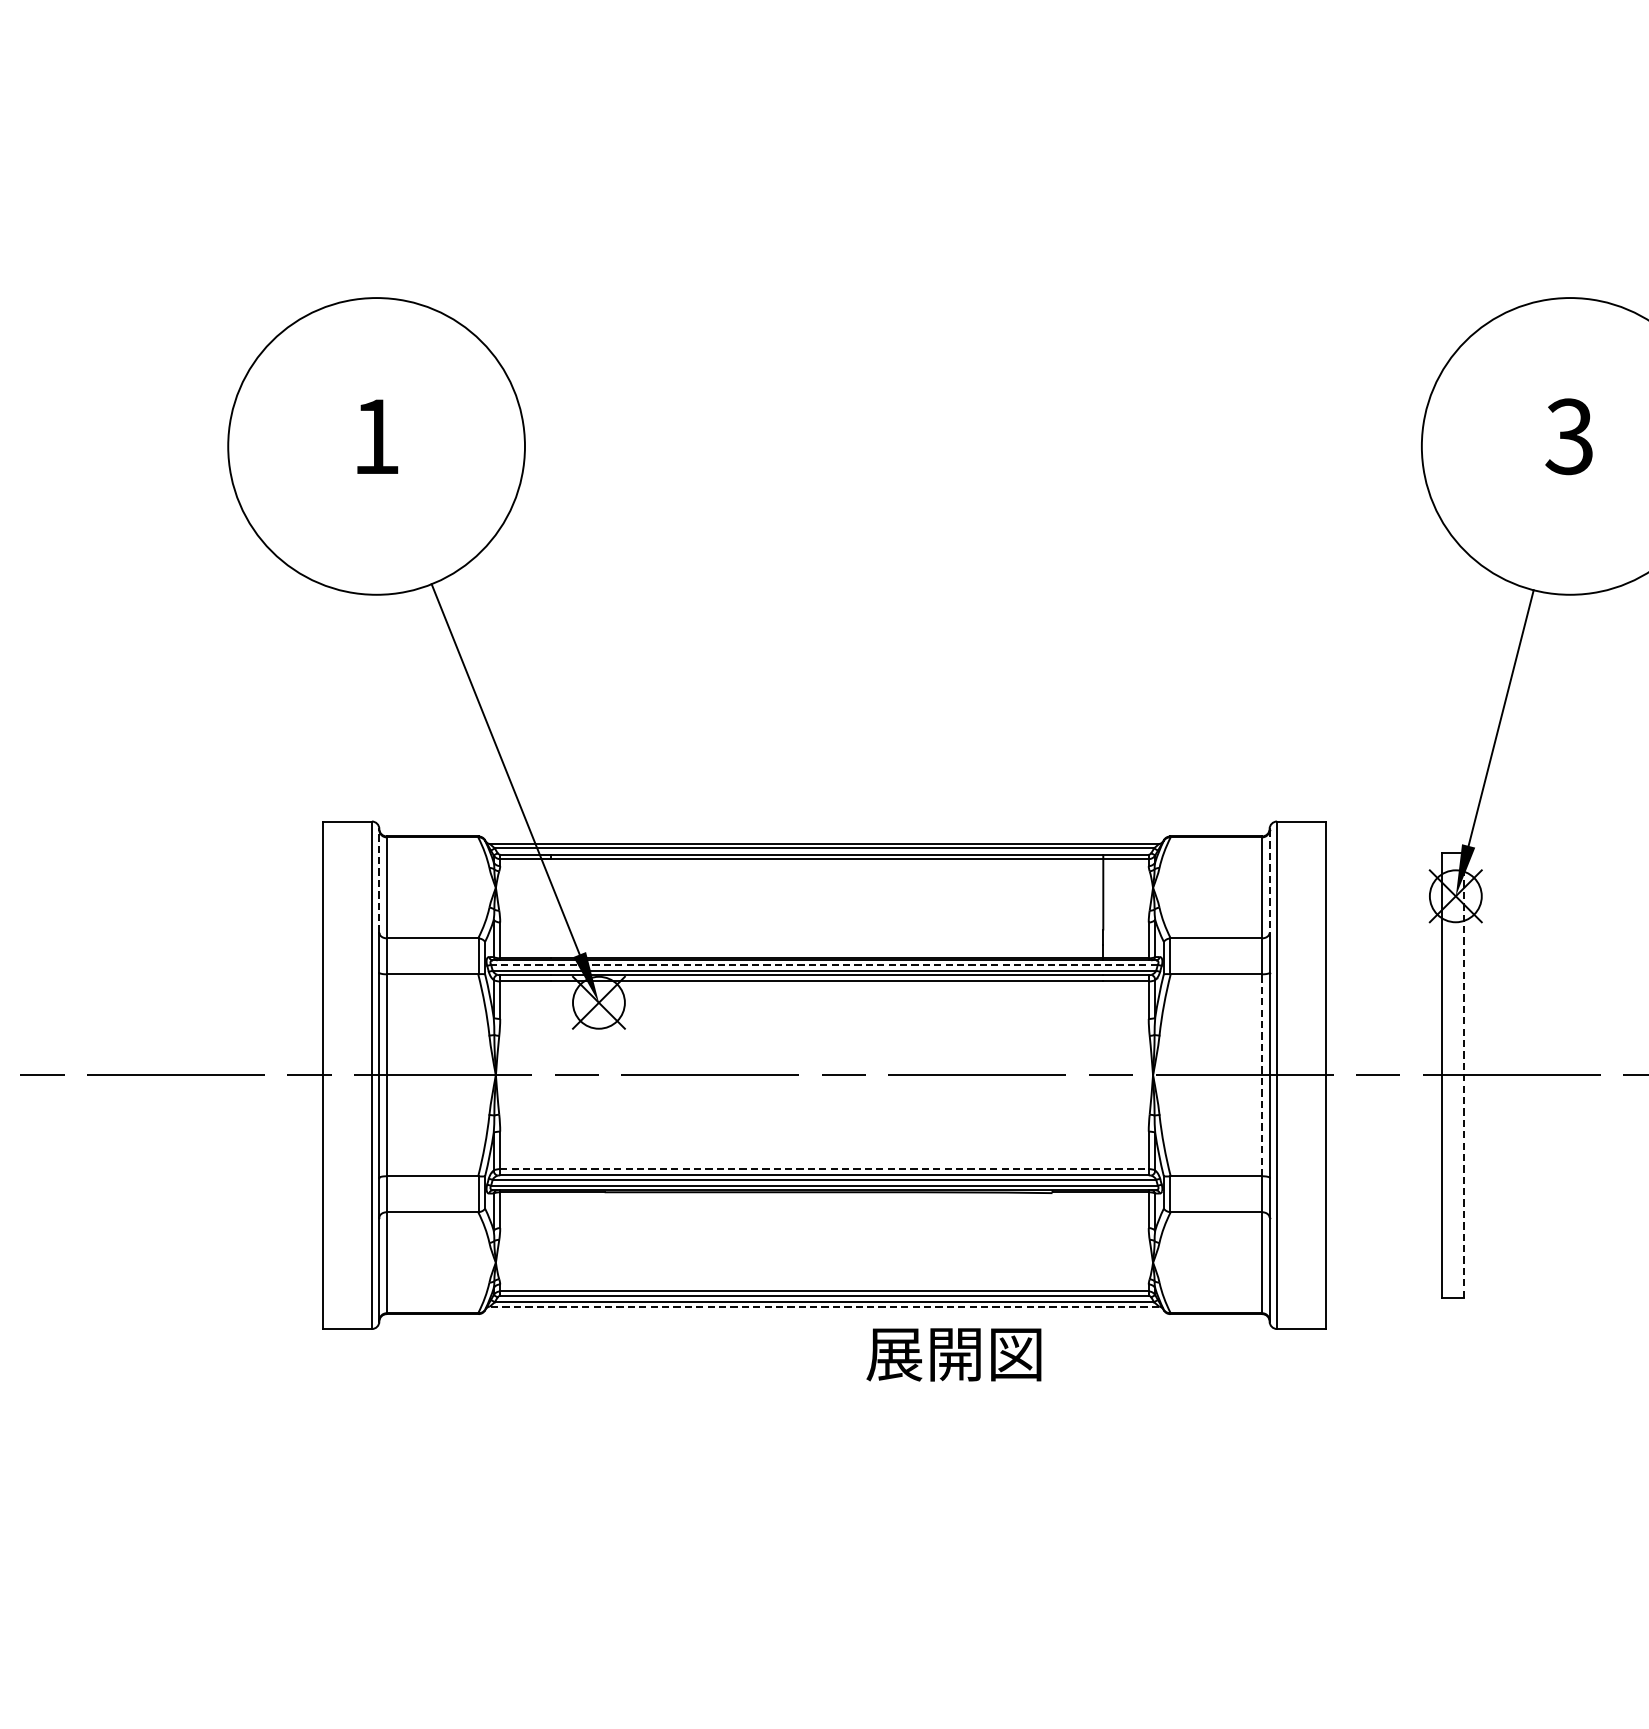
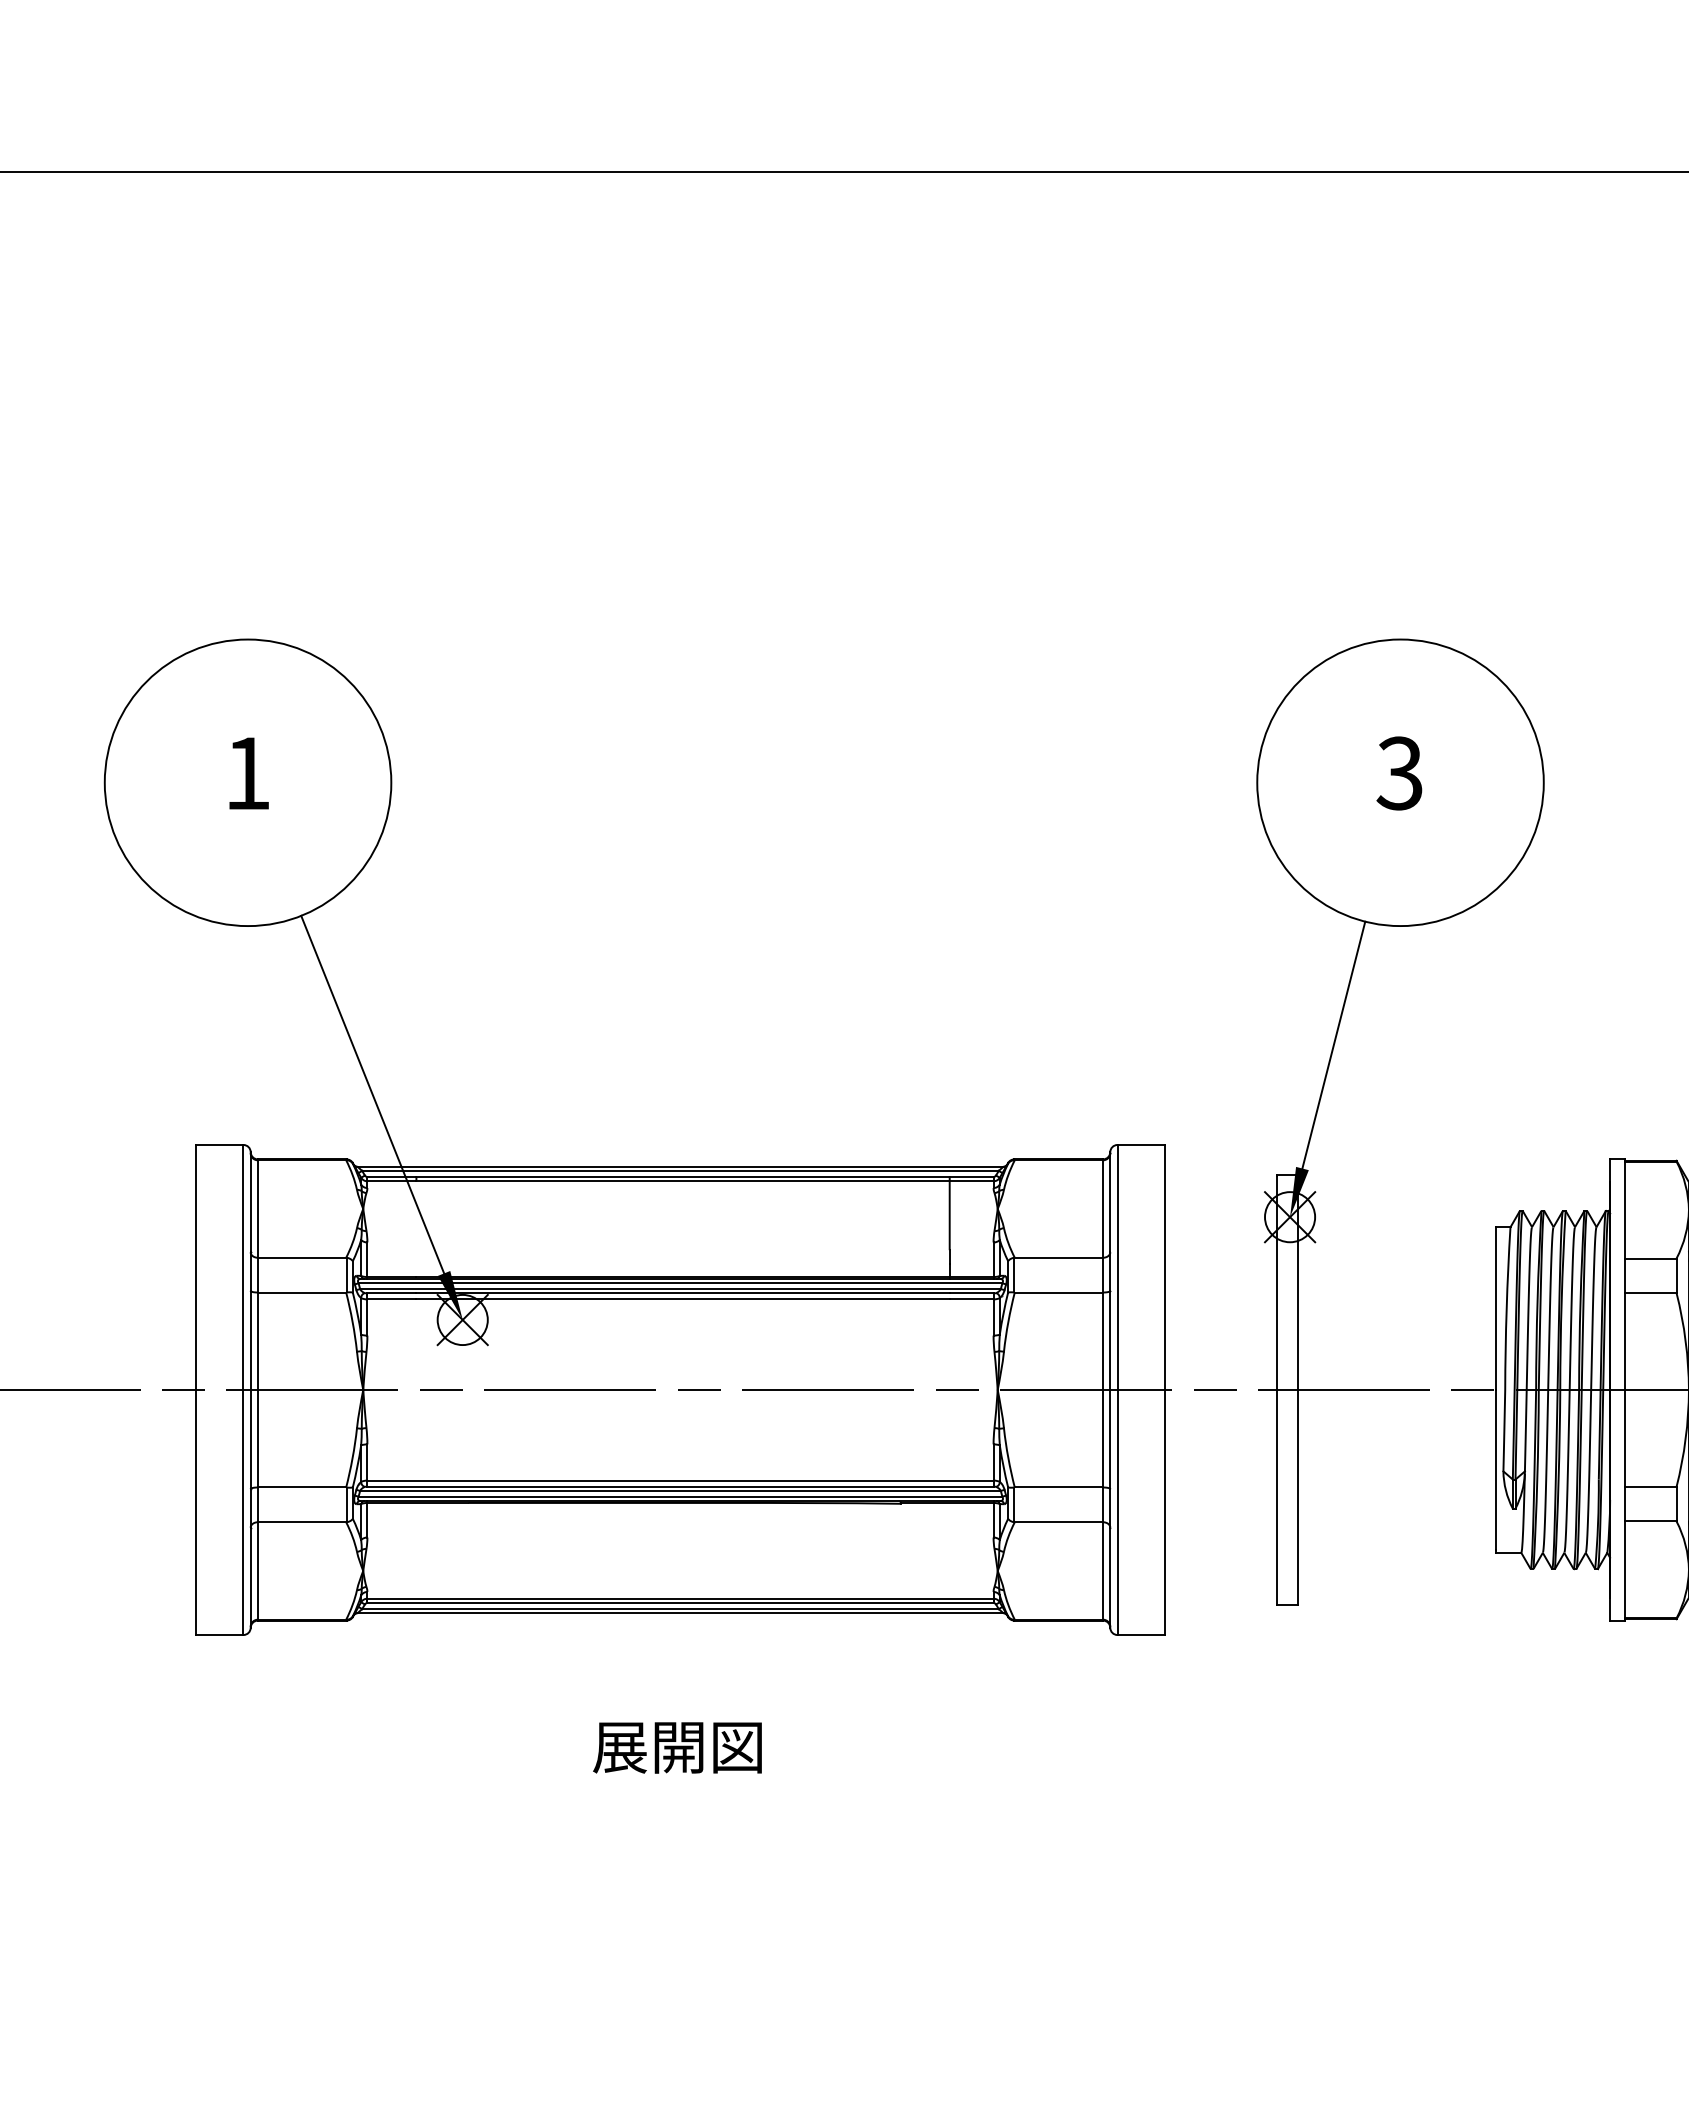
line: (379, 881) -> (250, 1202), dashed -> solid
line: (1269, 881) -> (1110, 1202), dashed -> solid
line: (824, 964) -> (680, 1283), dashed -> solid
line: (1262, 1074) -> (1103, 1389), dashed -> solid
line: (1464, 1075) -> (1298, 1390), dashed -> solid
line: (824, 1169) -> (680, 1480), dashed -> solid
line: (823, 1306) -> (679, 1613), dashed -> solid
text: (953, 1354) -> (677, 1747), moved

